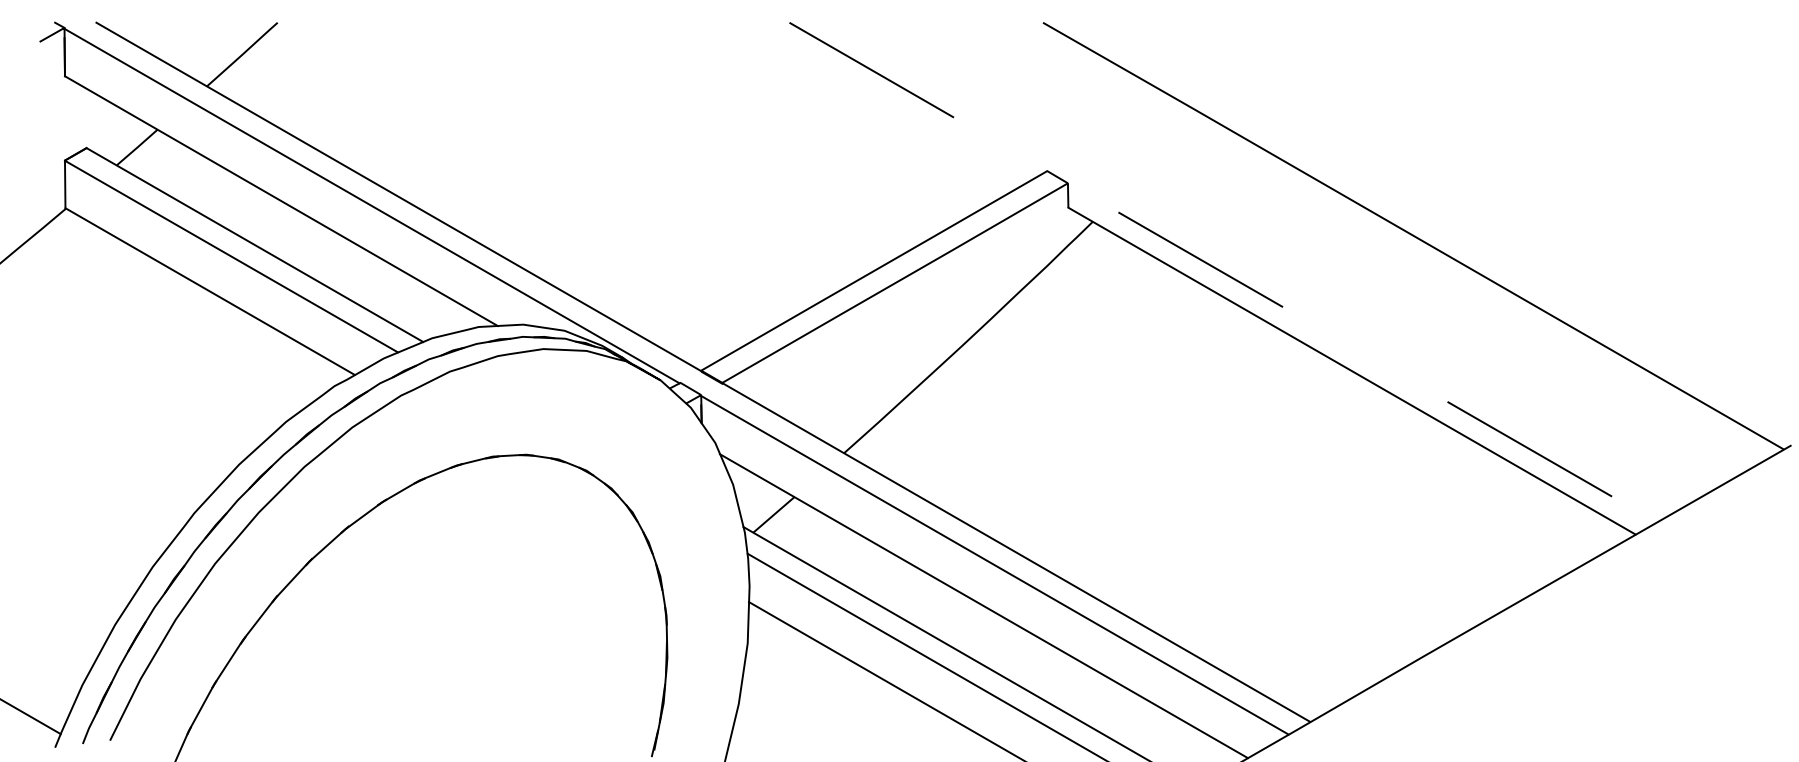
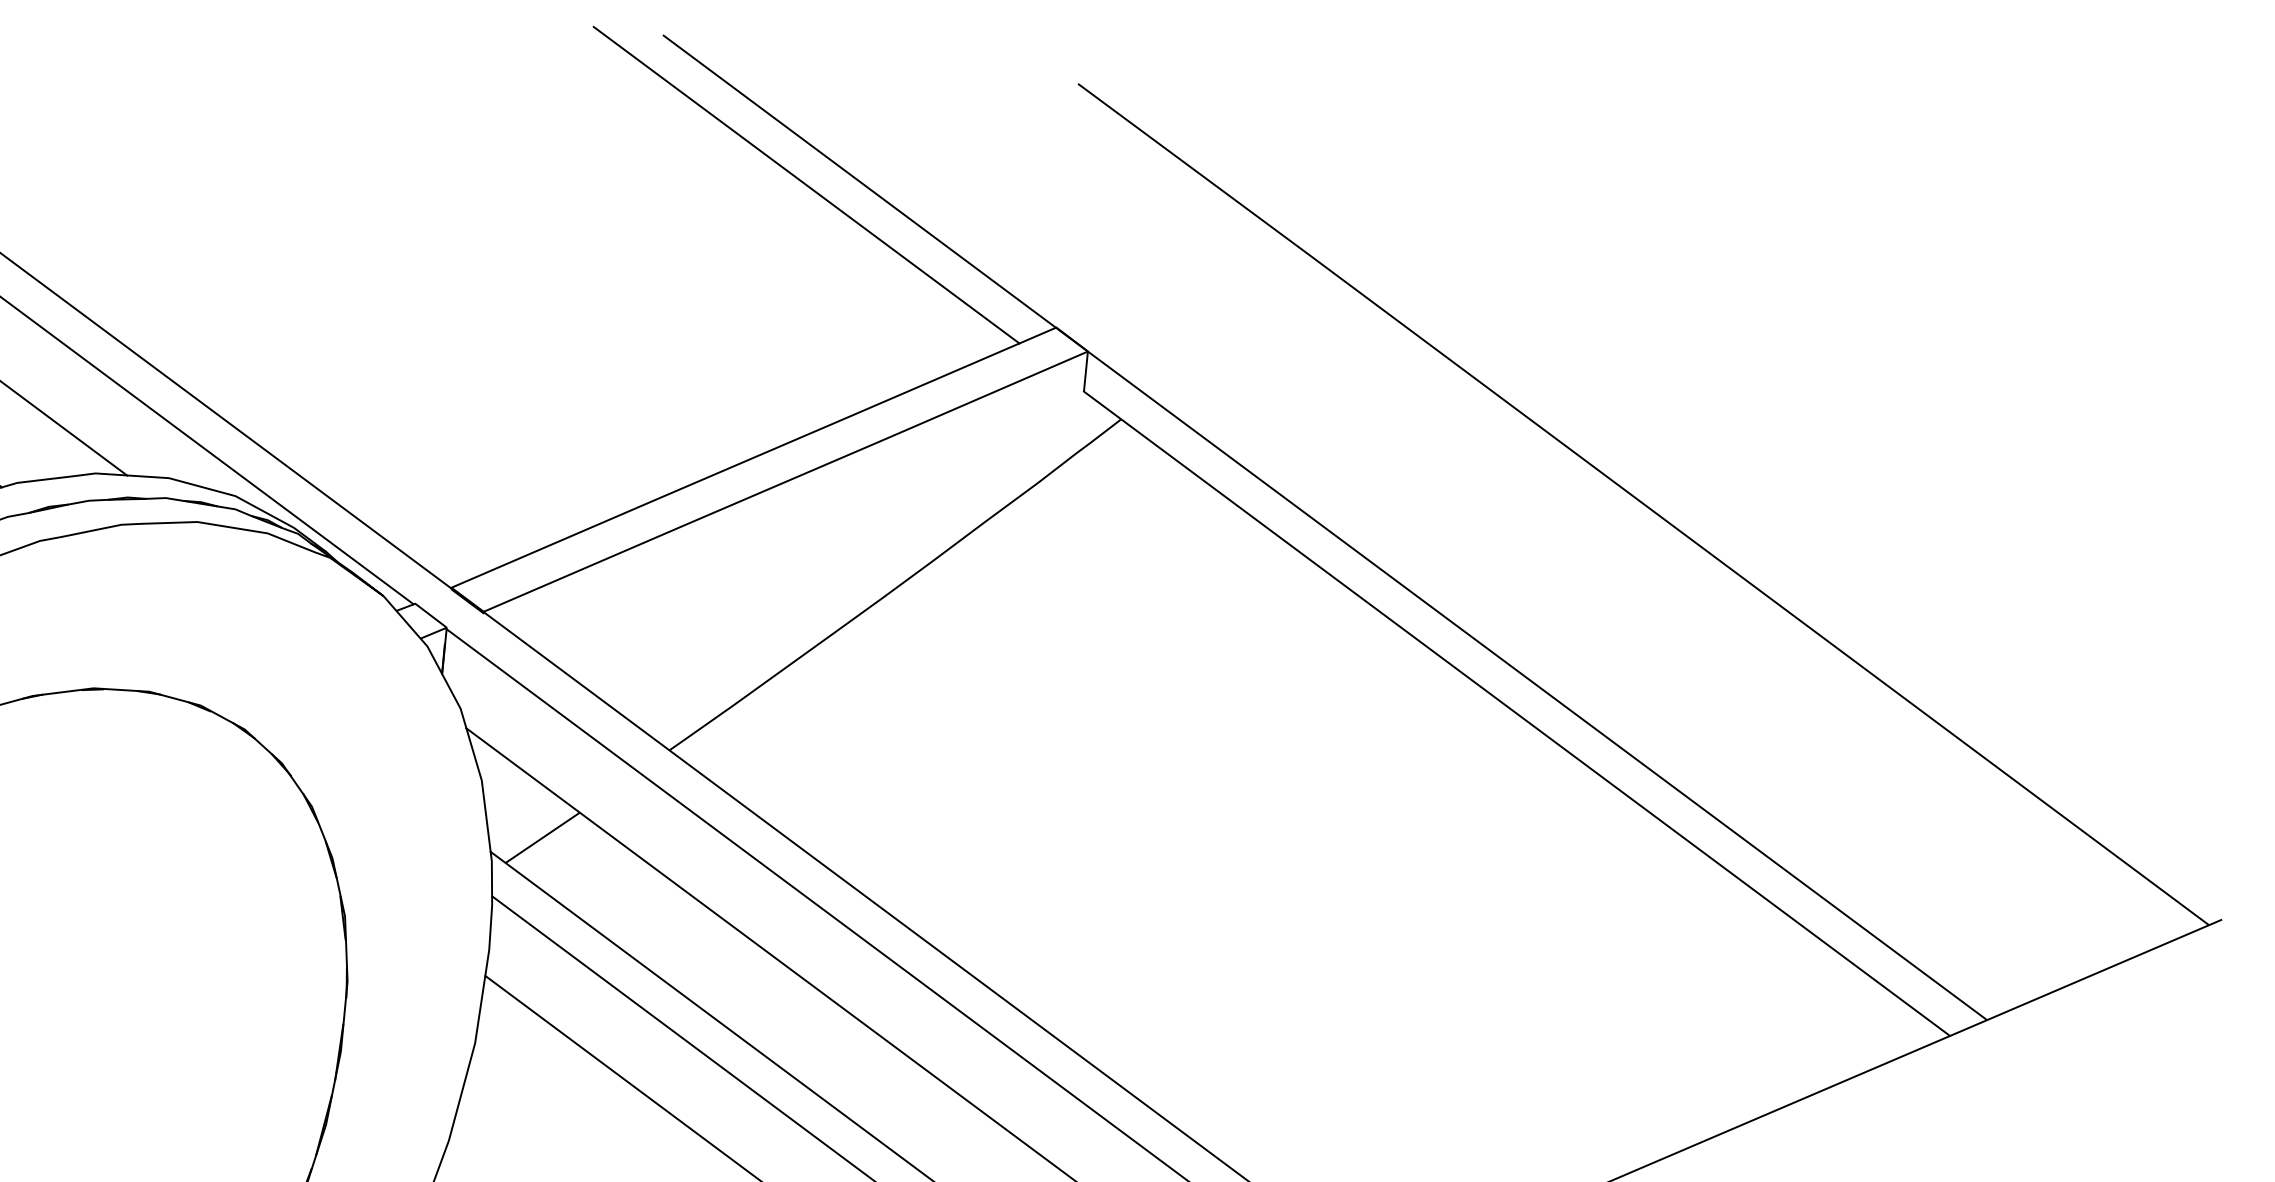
line: (886, 102) -> (806, 184), added
line: (1222, 272) -> (1323, 527), dashed -> solid

